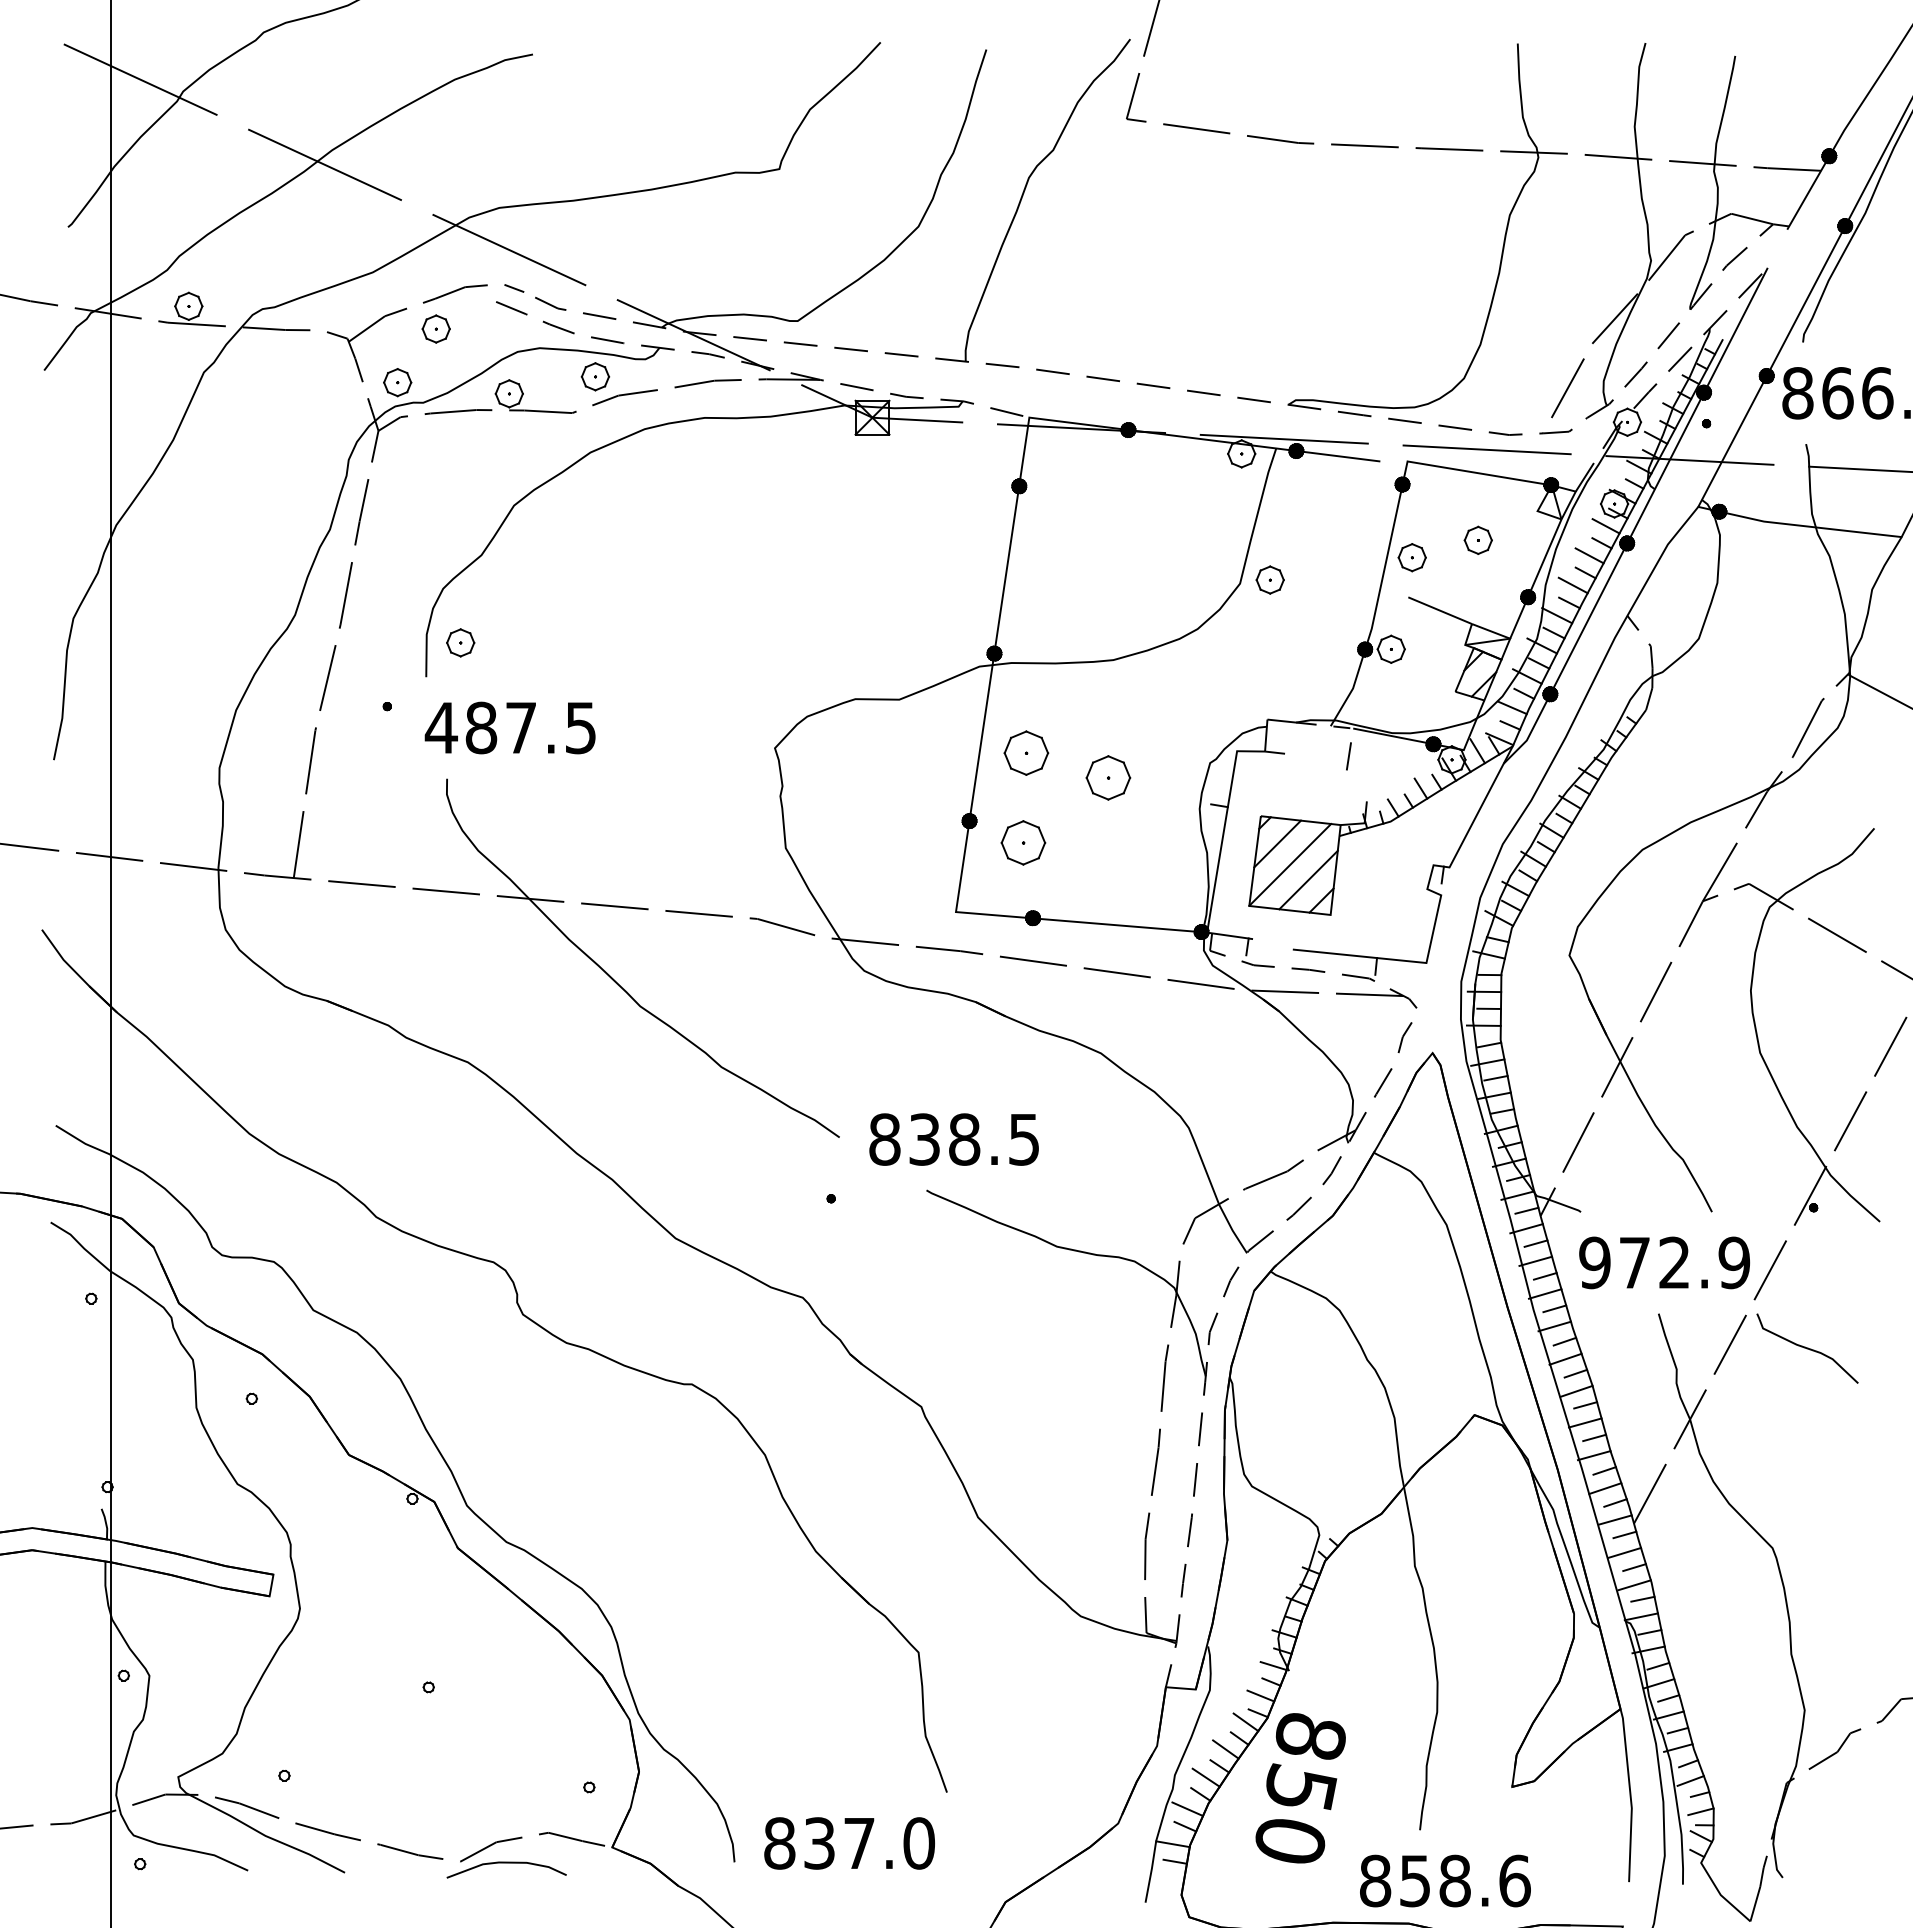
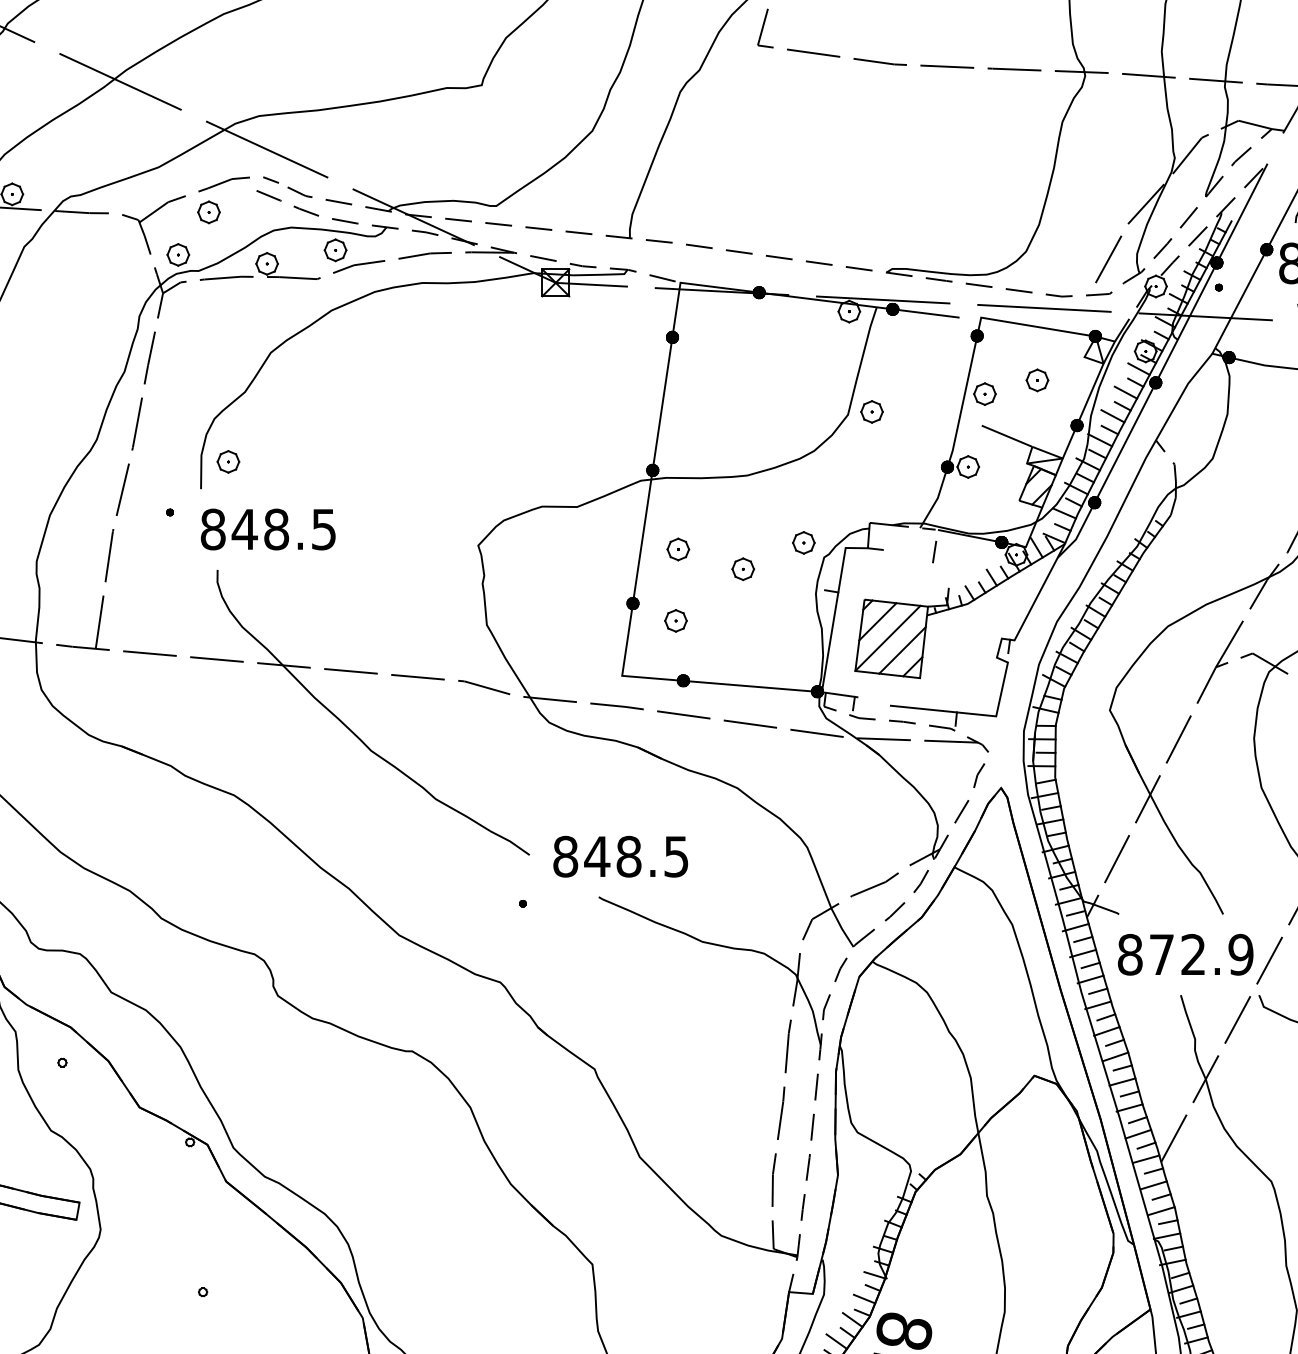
text: (480, 727) -> (244, 529), 487.5 -> 848.5
part: (1184, 744) -> (803, 542), added
part: (1026, 752) -> (678, 549), size x0.62
part: (1107, 777) -> (742, 568), size x0.62
part: (1023, 842) -> (675, 620), size x0.62
text: (924, 1139) -> (597, 856), 838.5 -> 848.5
text: (1594, 1262) -> (1129, 954), 972.9 -> 872.9

